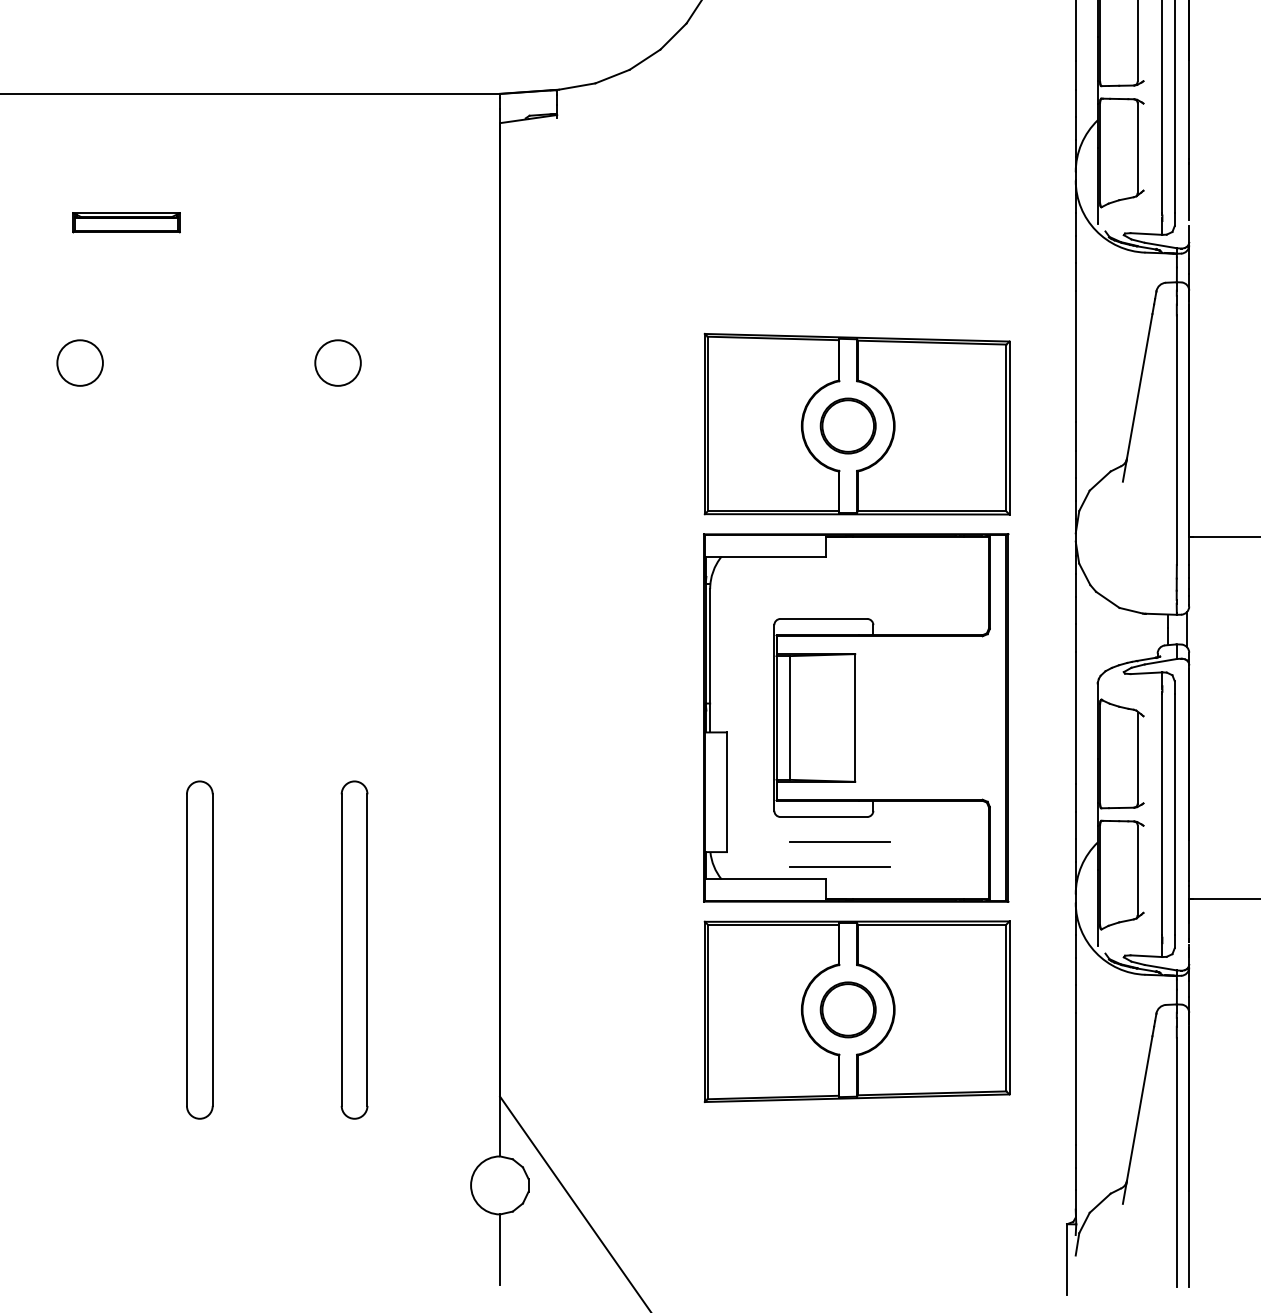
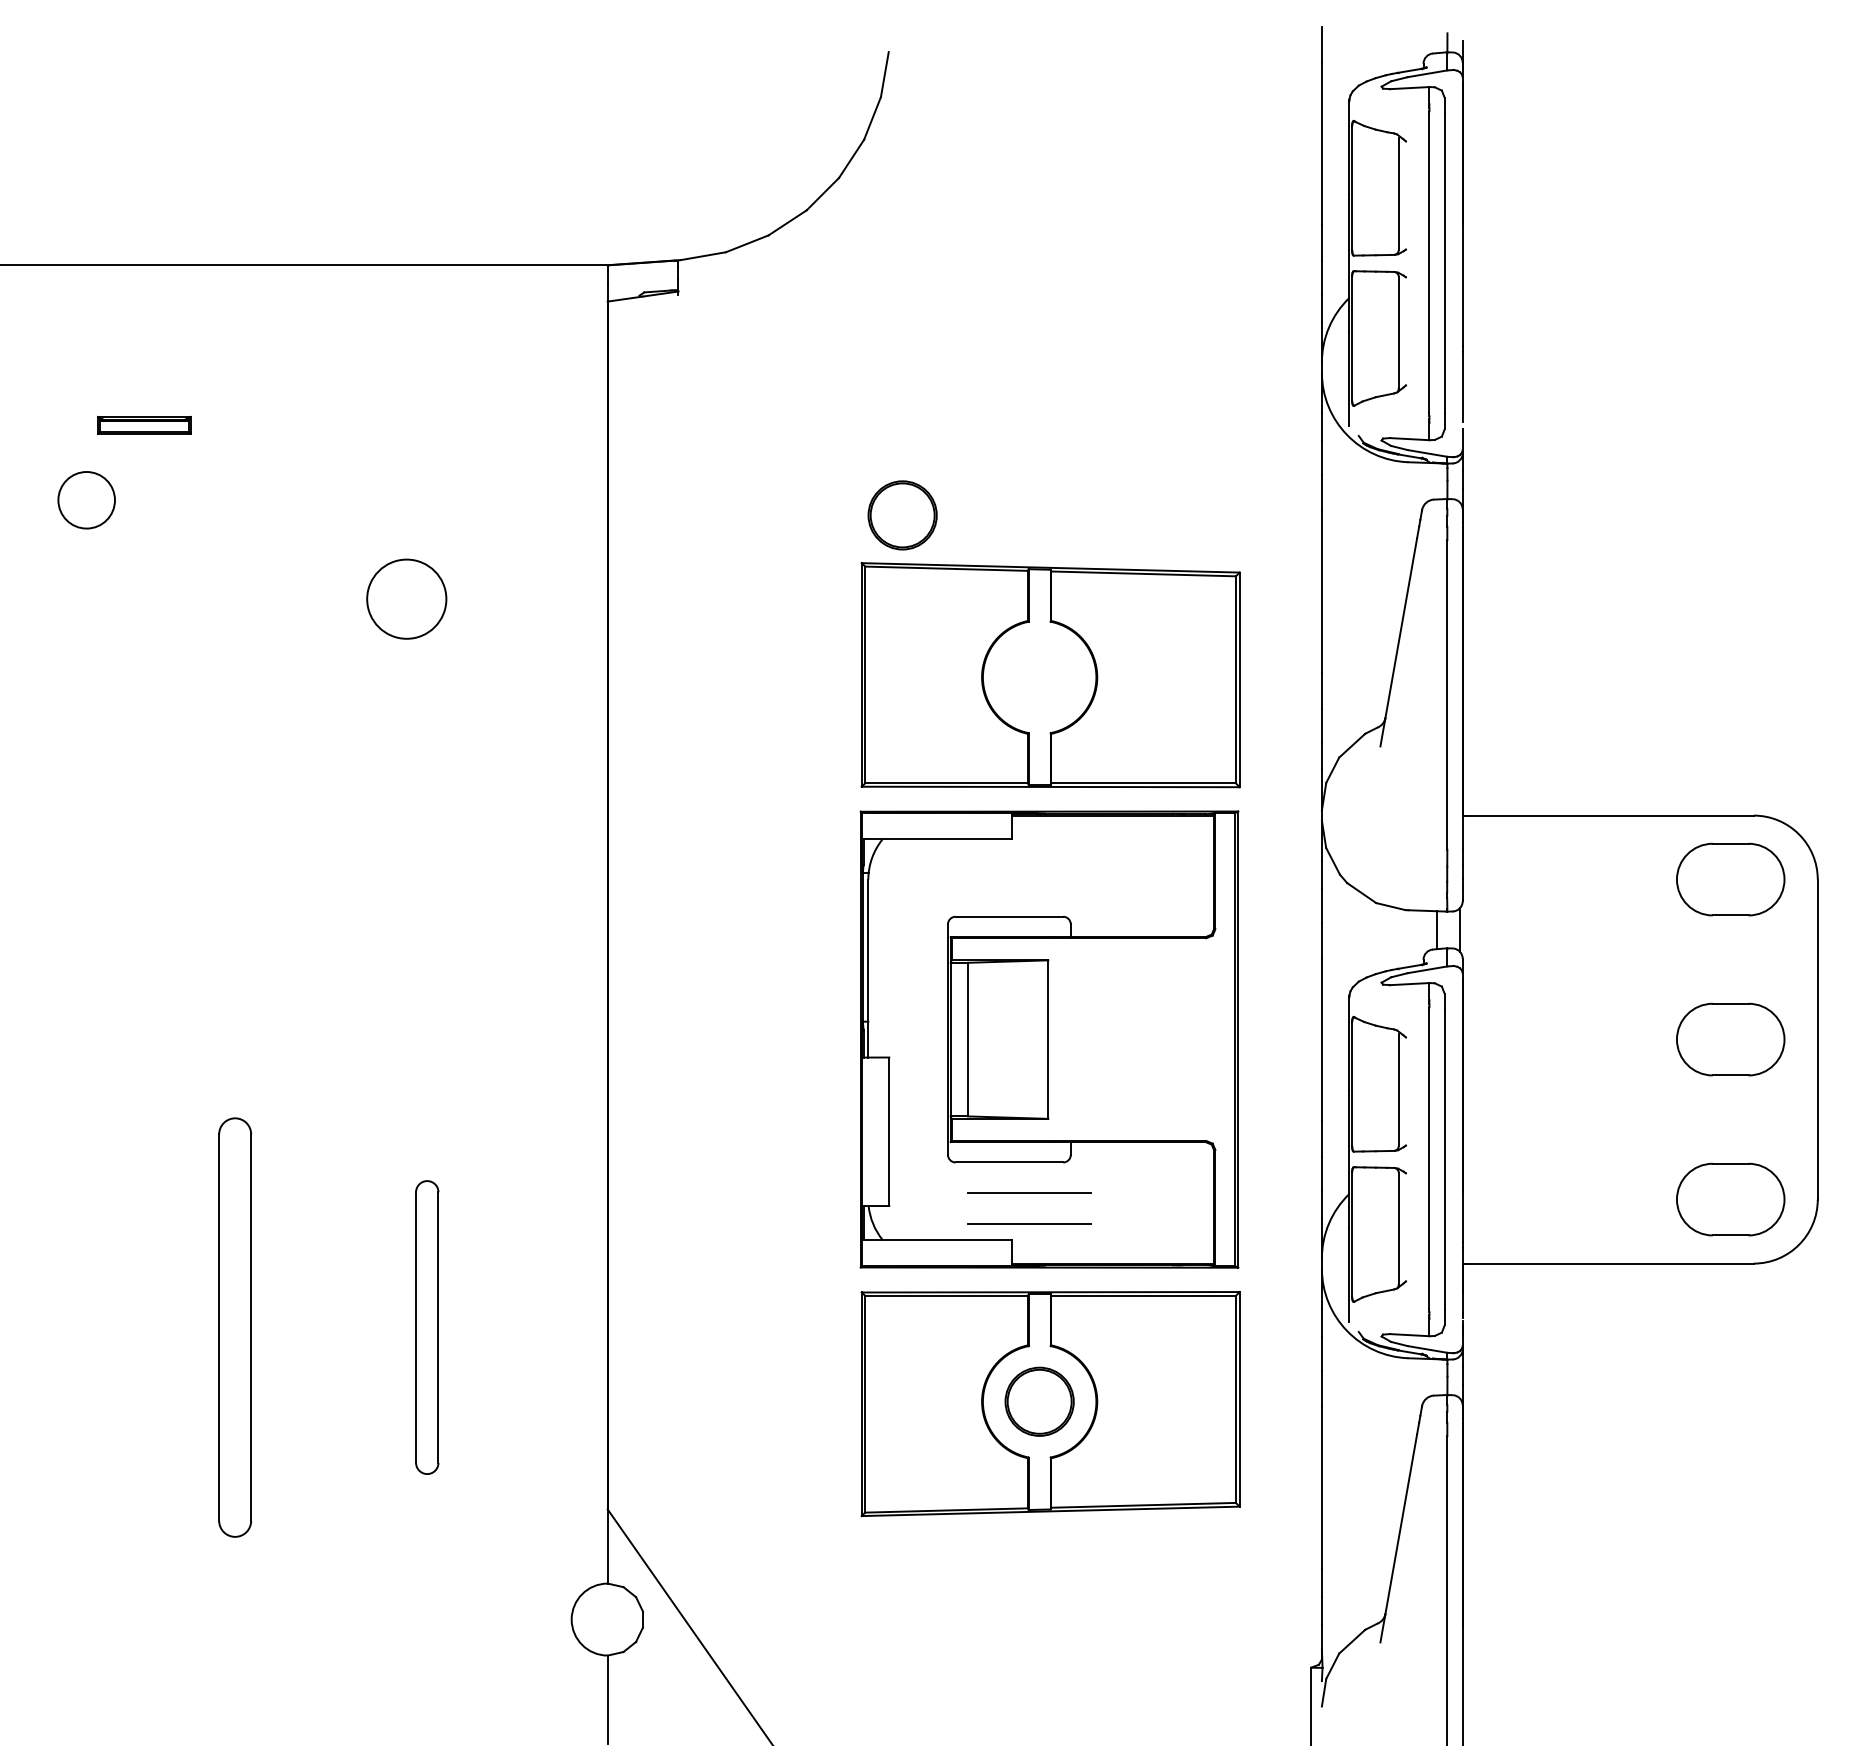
part: (126, 223) -> (144, 425), size x0.7
circle: (80, 363) -> (86, 500), moved
circle: (337, 363) -> (406, 599), size x1.4
part: (848, 426) -> (902, 515), moved
part: (354, 950) -> (427, 1327), size x0.7

